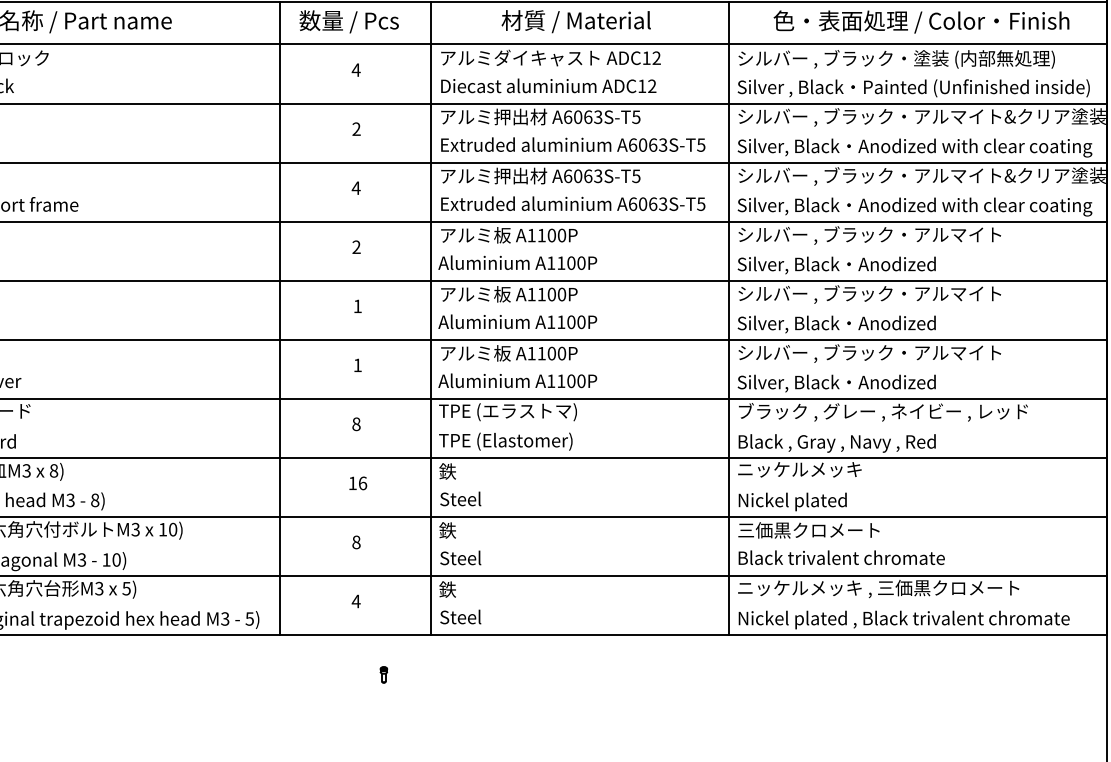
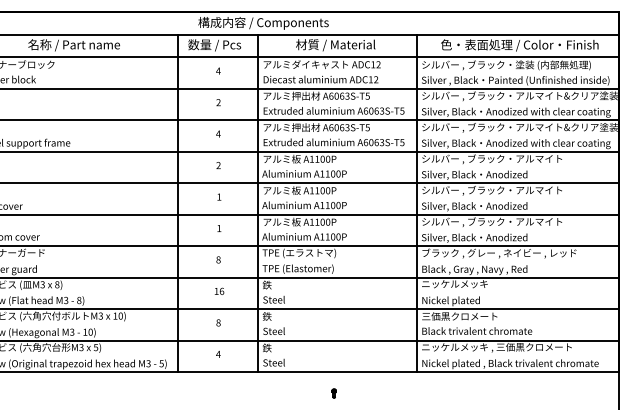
part: (382, 674) -> (333, 393), moved

